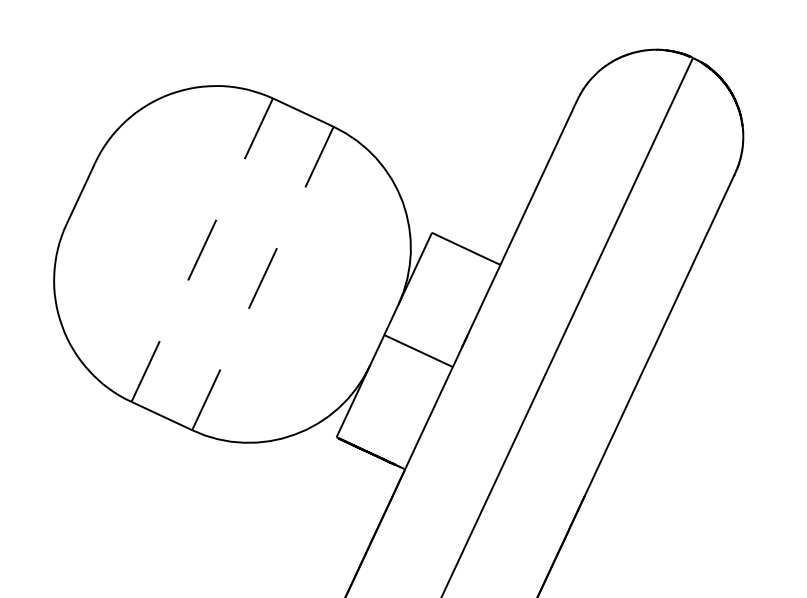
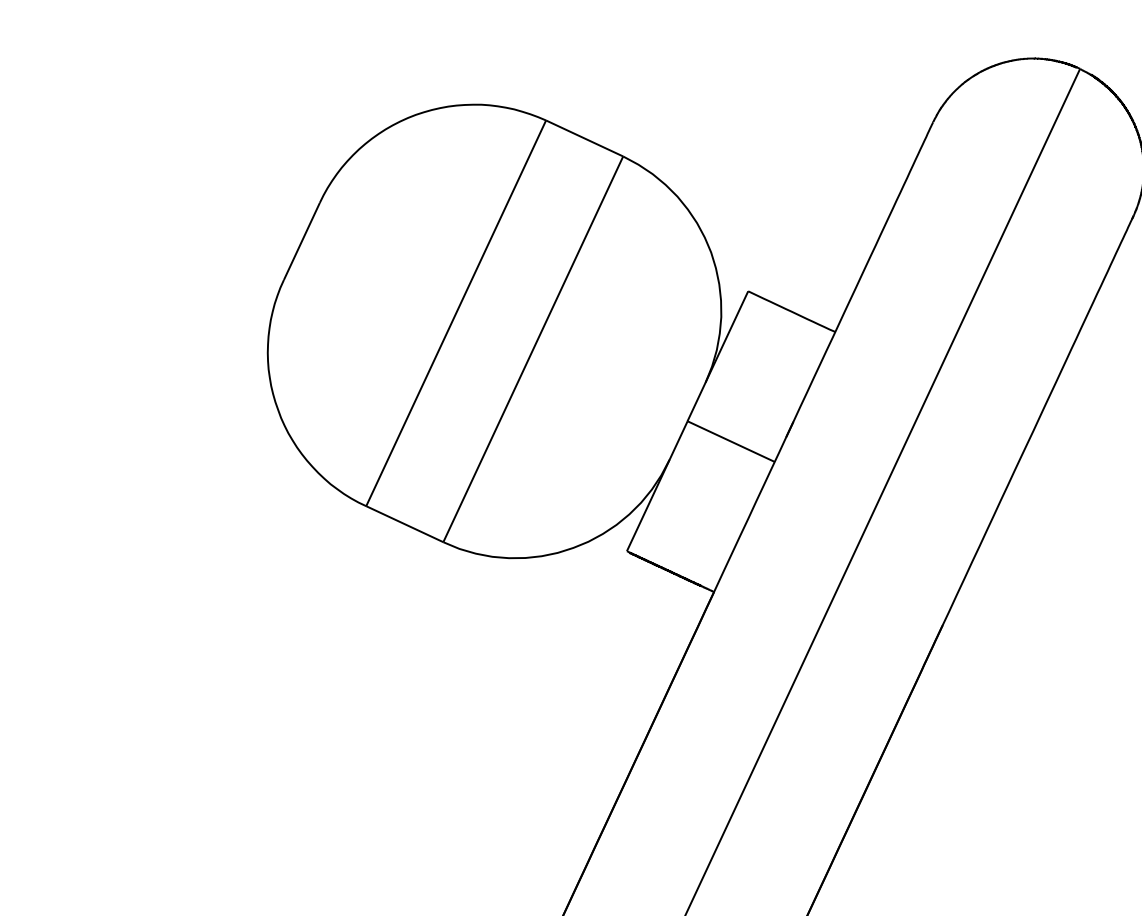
line: (202, 250) -> (456, 313), dashed -> solid
line: (263, 278) -> (533, 349), dashed -> solid

